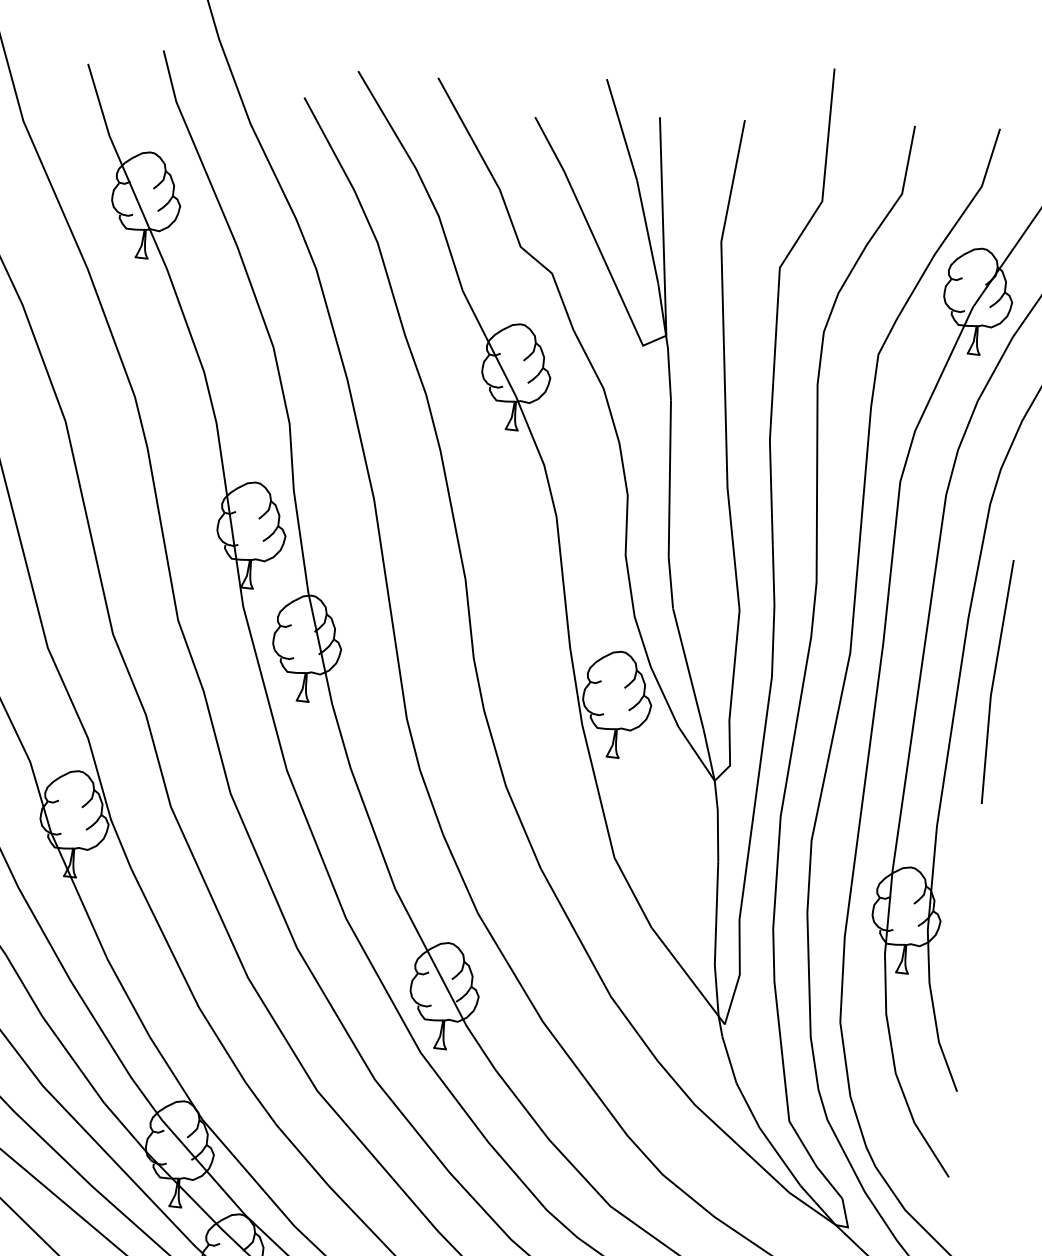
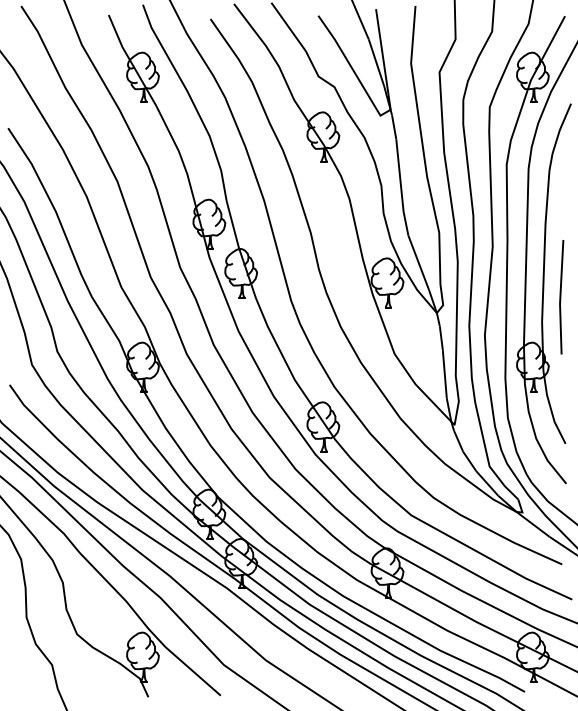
line: (995, 682) -> (561, 297), moved

